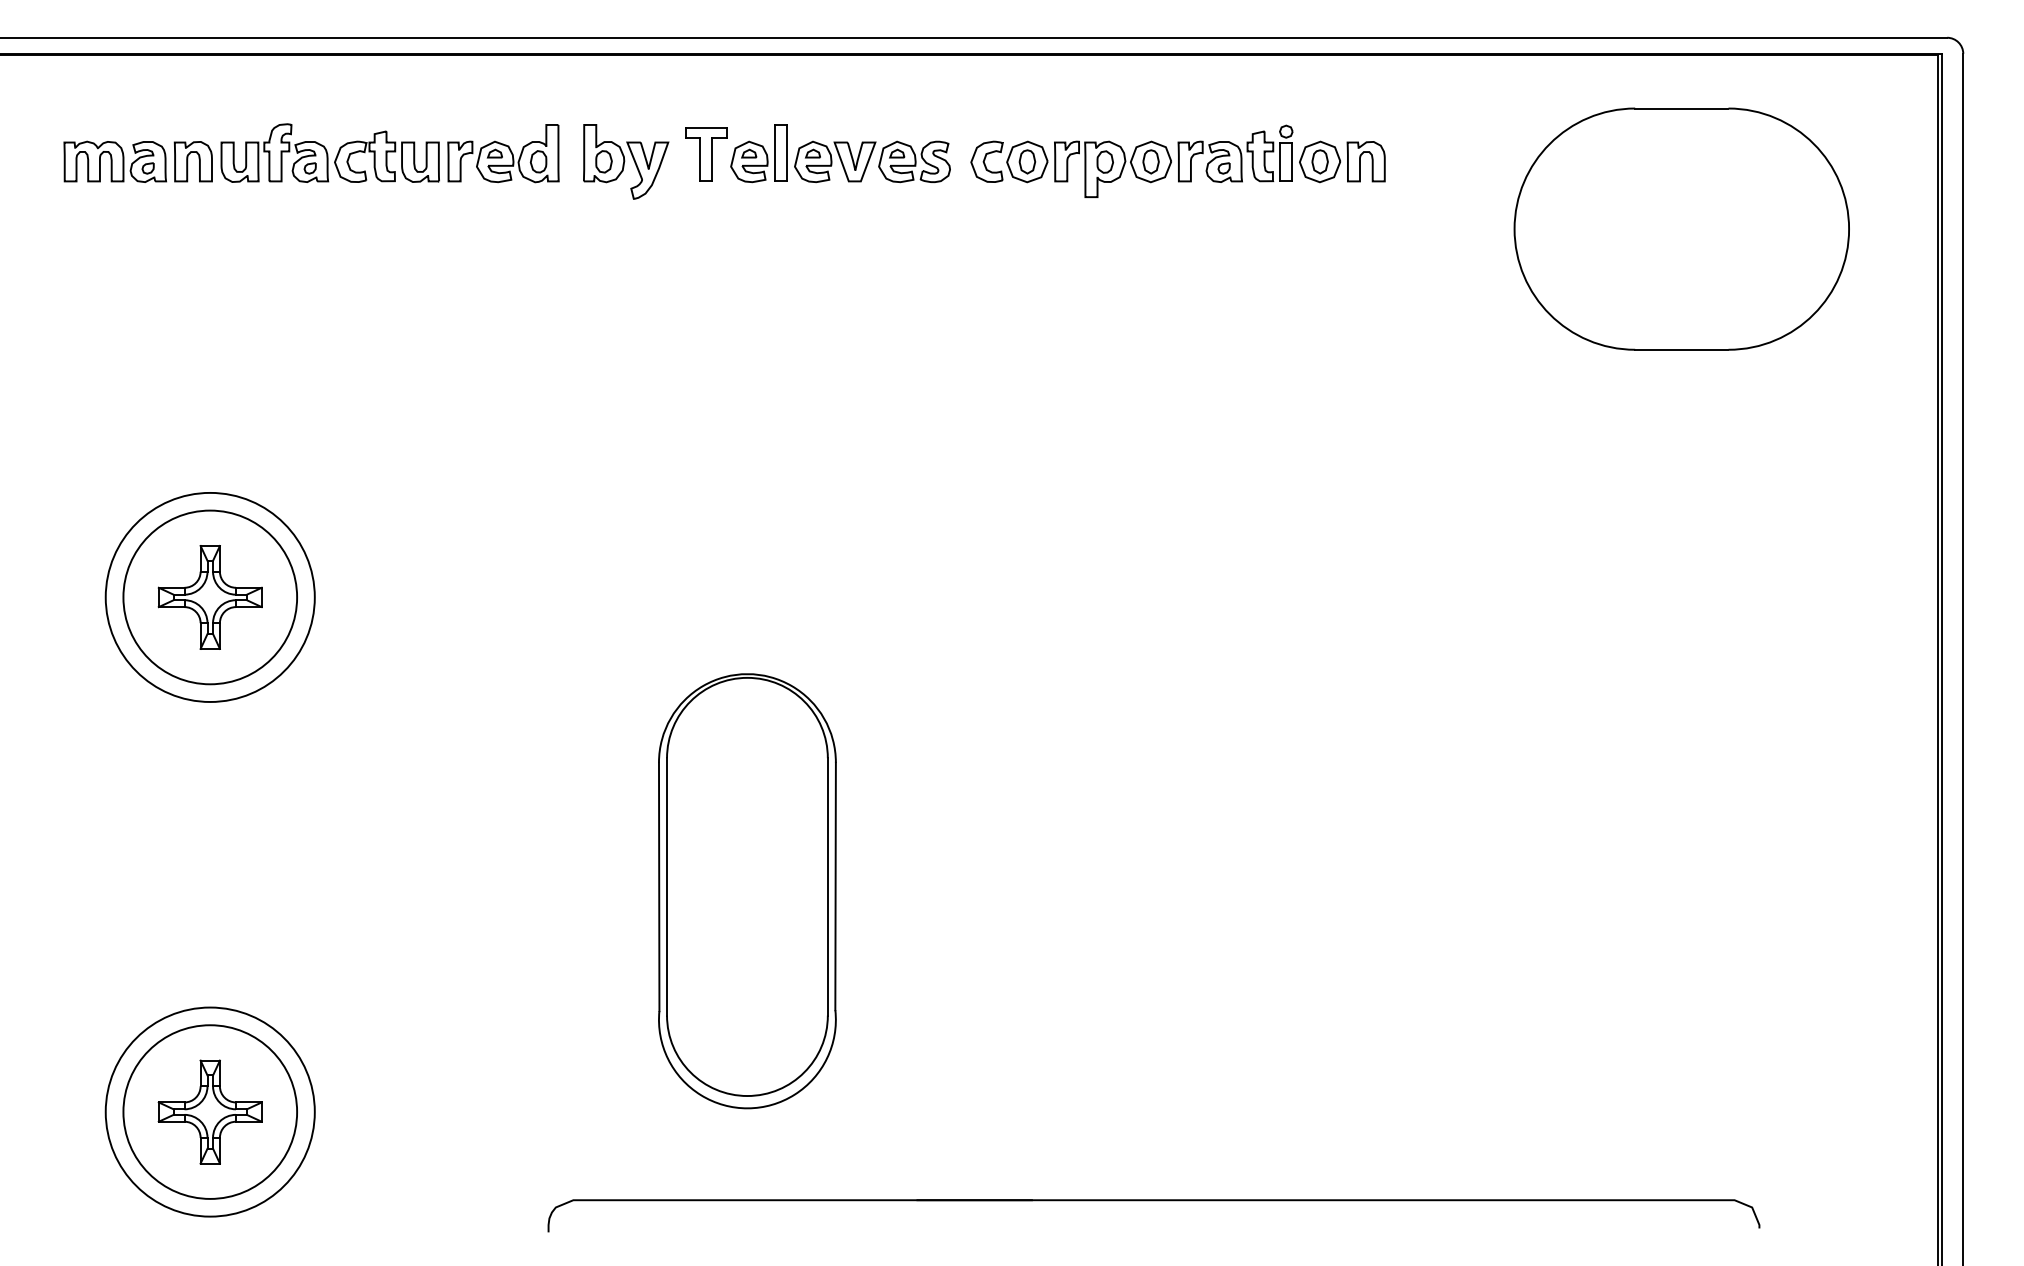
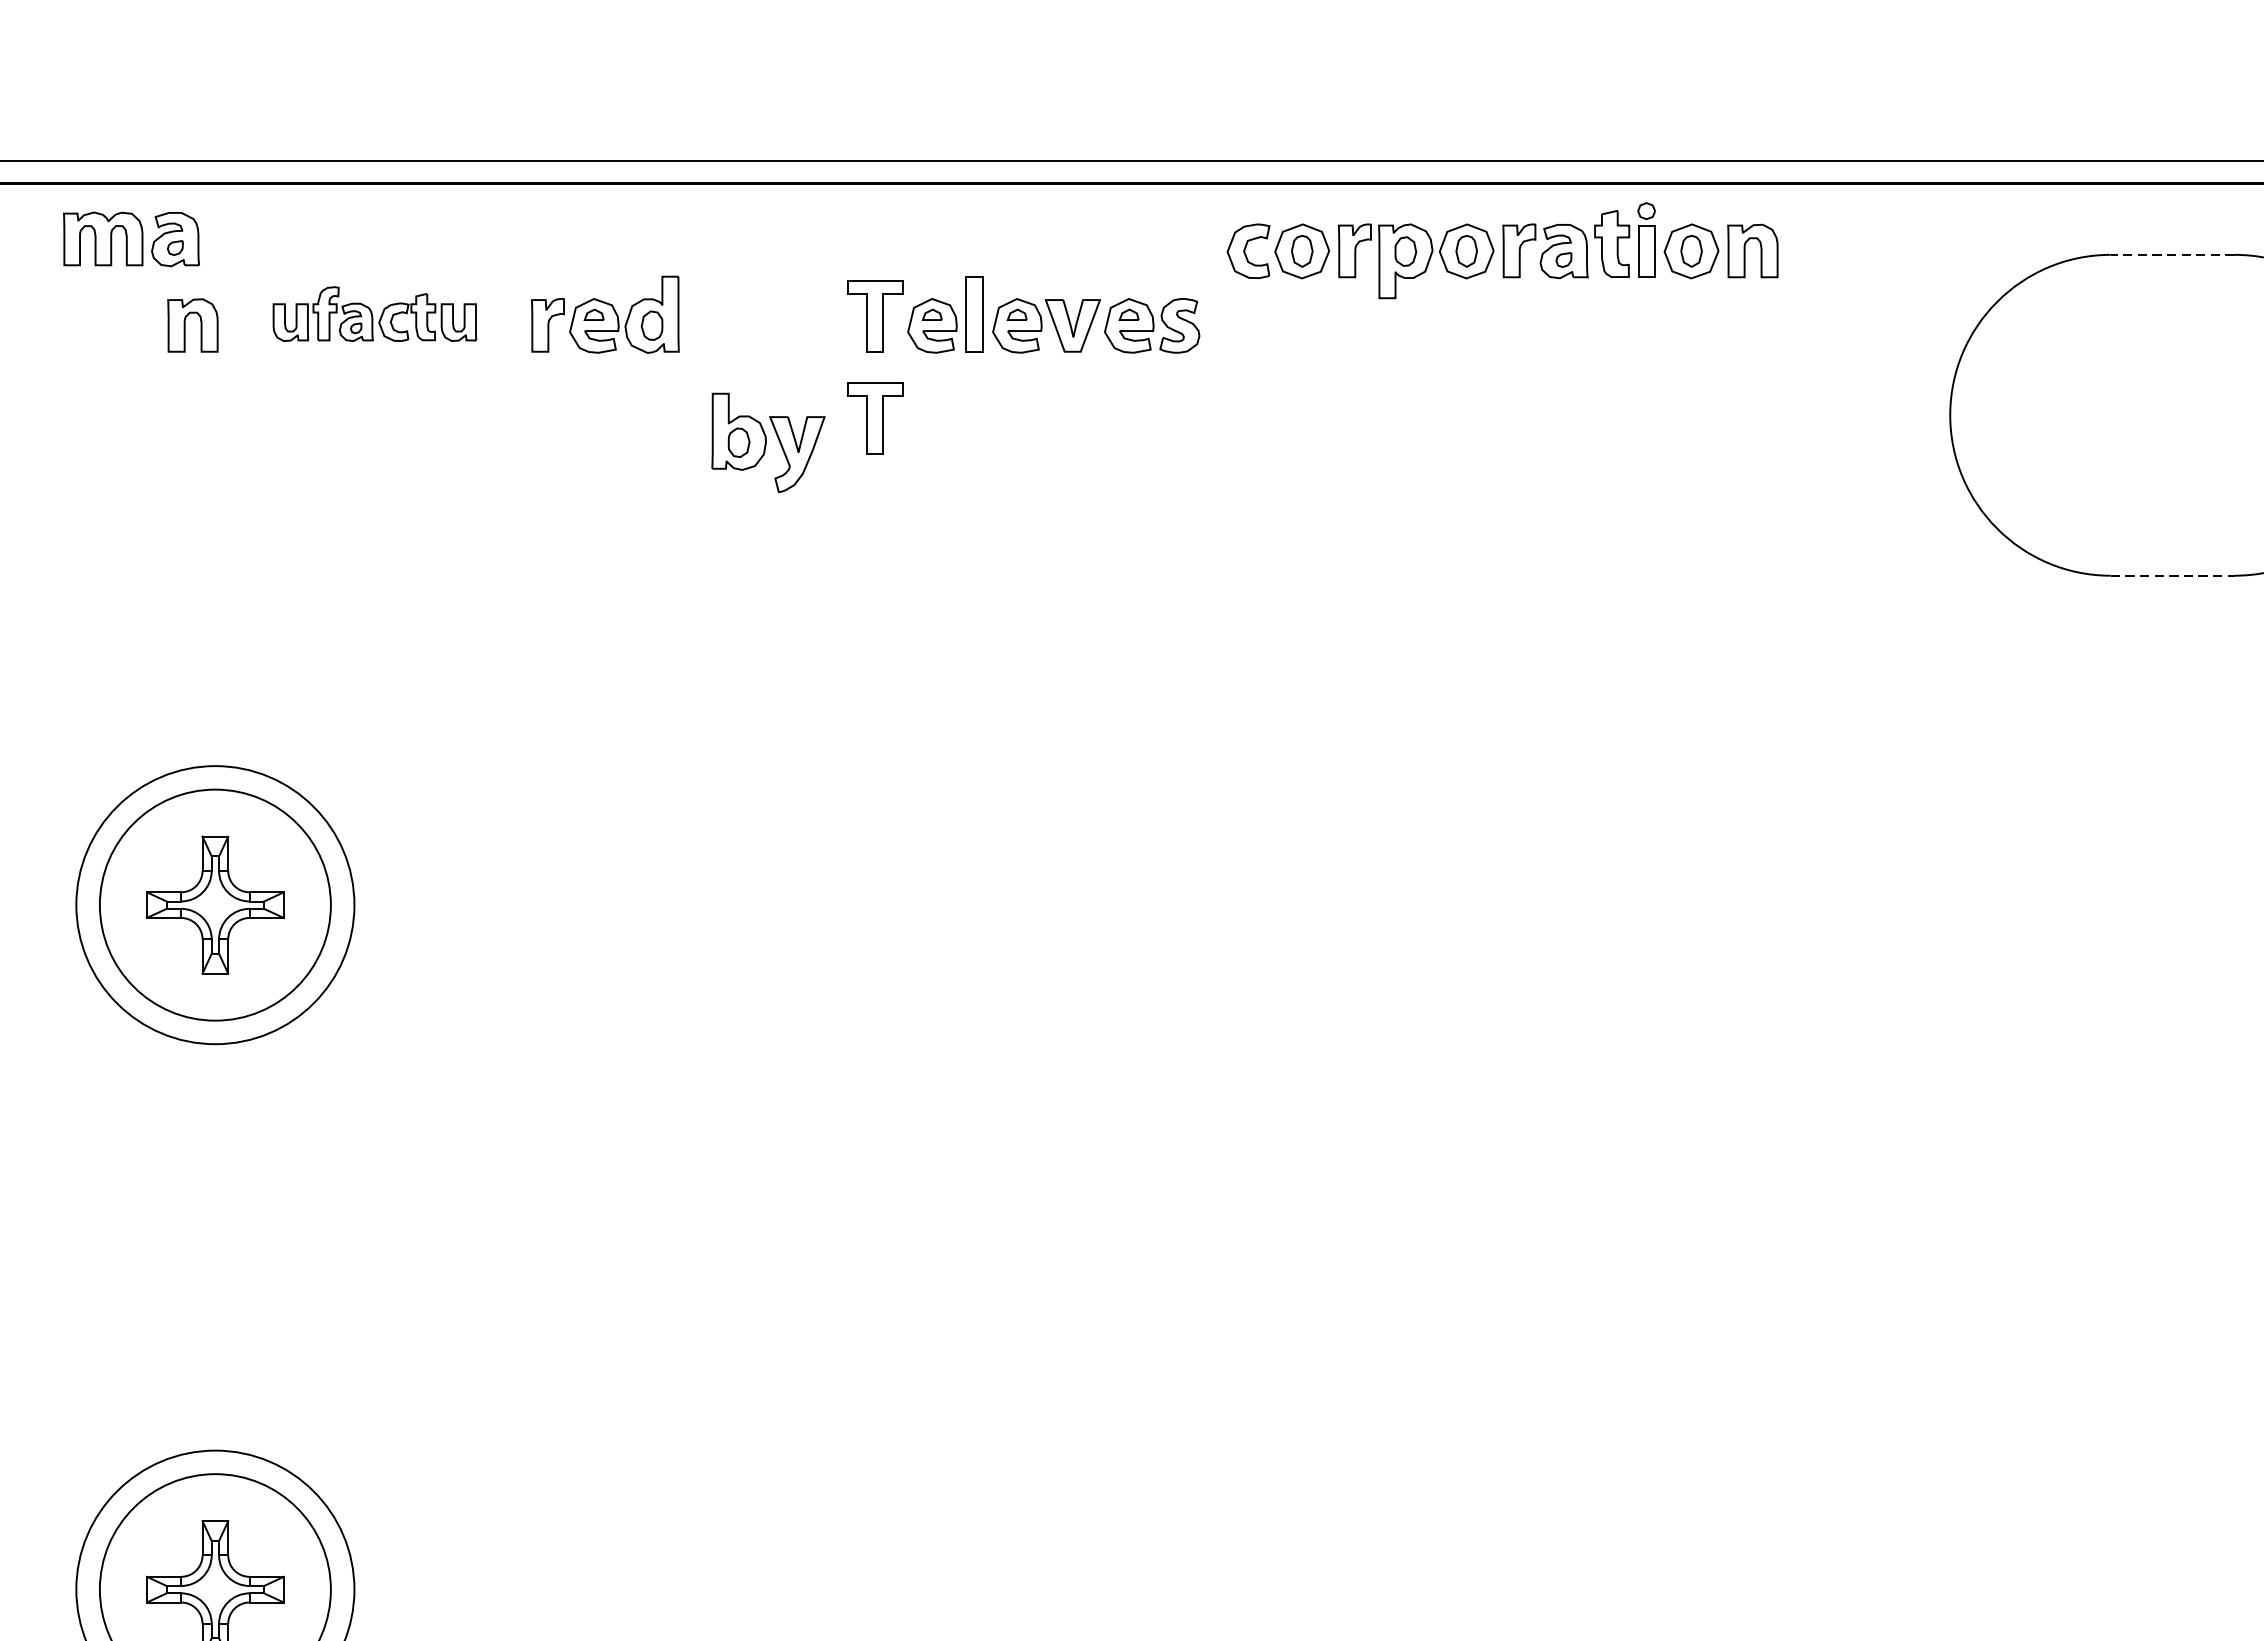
line: (1681, 108) -> (2172, 254), solid -> dashed
part: (329, 152) -> (373, 313), size x0.7
part: (1177, 160) -> (1501, 249), moved
part: (114, 161) -> (130, 238), moved
part: (626, 161) -> (769, 442), moved
part: (706, 231) -> (875, 418), added
line: (1681, 349) -> (2172, 575), solid -> dashed
part: (747, 891) -> (929, 1296), removed

